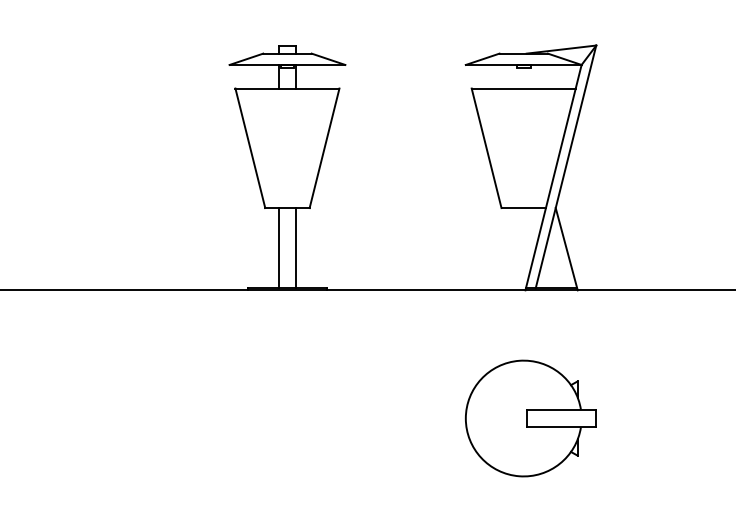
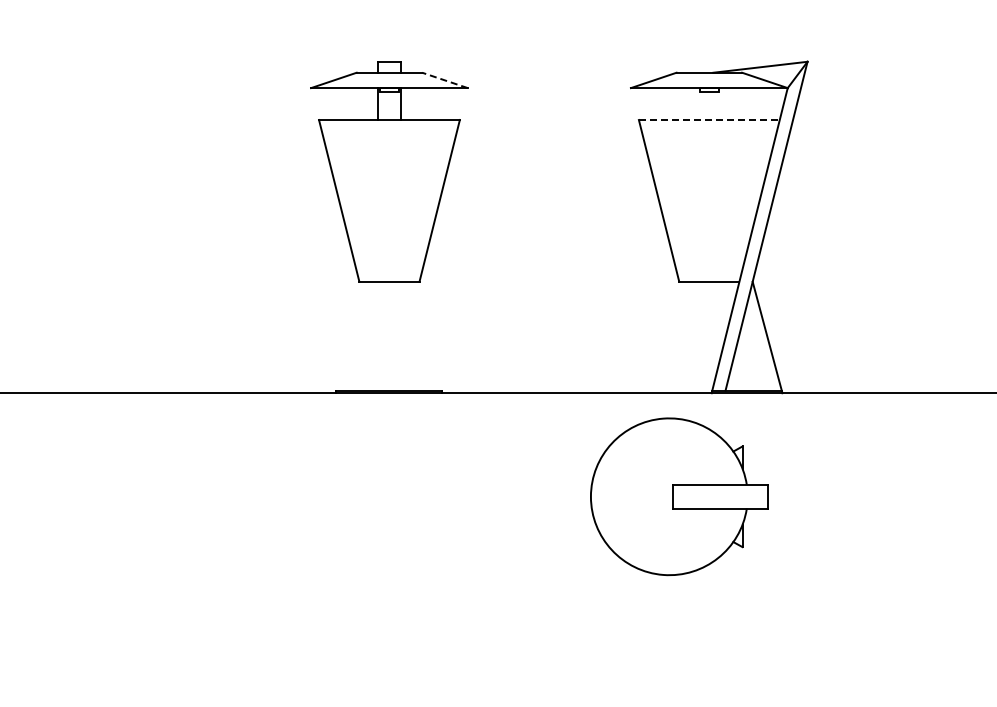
line: (328, 59) -> (444, 80), solid -> dashed
line: (523, 88) -> (709, 120), solid -> dashed
line: (278, 247) -> (377, 335), removed
line: (296, 247) -> (401, 335), removed
part: (531, 418) -> (679, 496), moved

